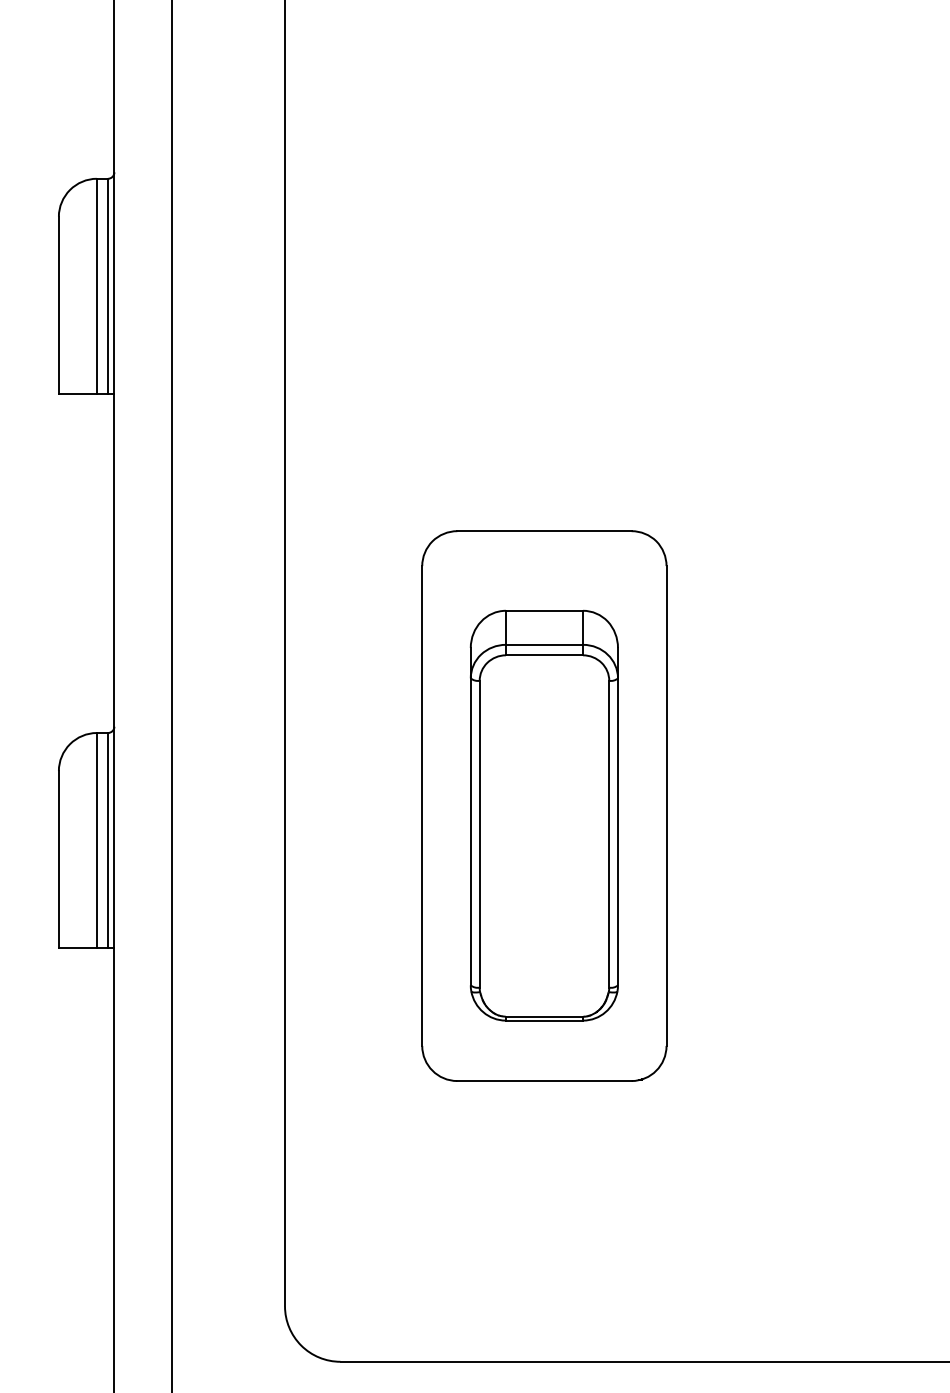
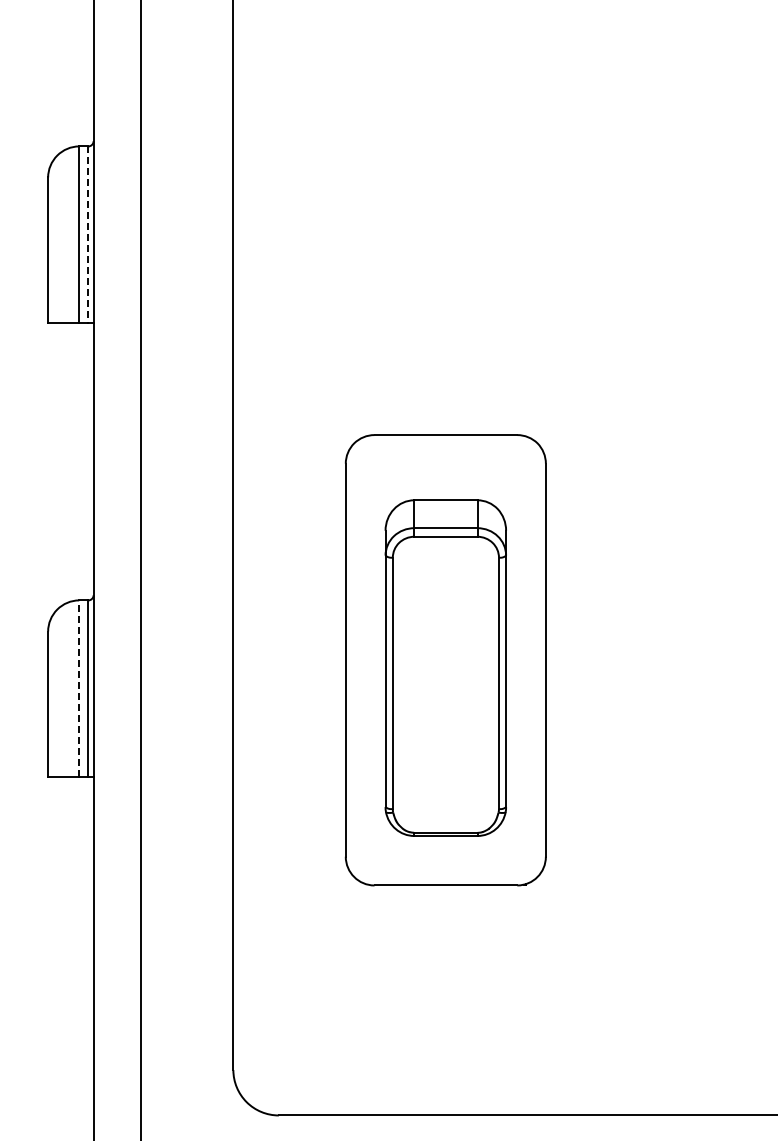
line: (108, 287) -> (88, 235), solid -> dashed
line: (97, 840) -> (79, 688), solid -> dashed

